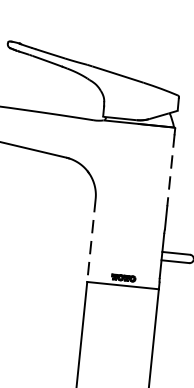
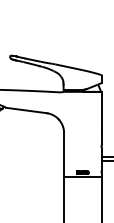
line: (170, 170) -> (101, 114), dashed -> solid
line: (92, 239) -> (64, 154), dashed -> solid

